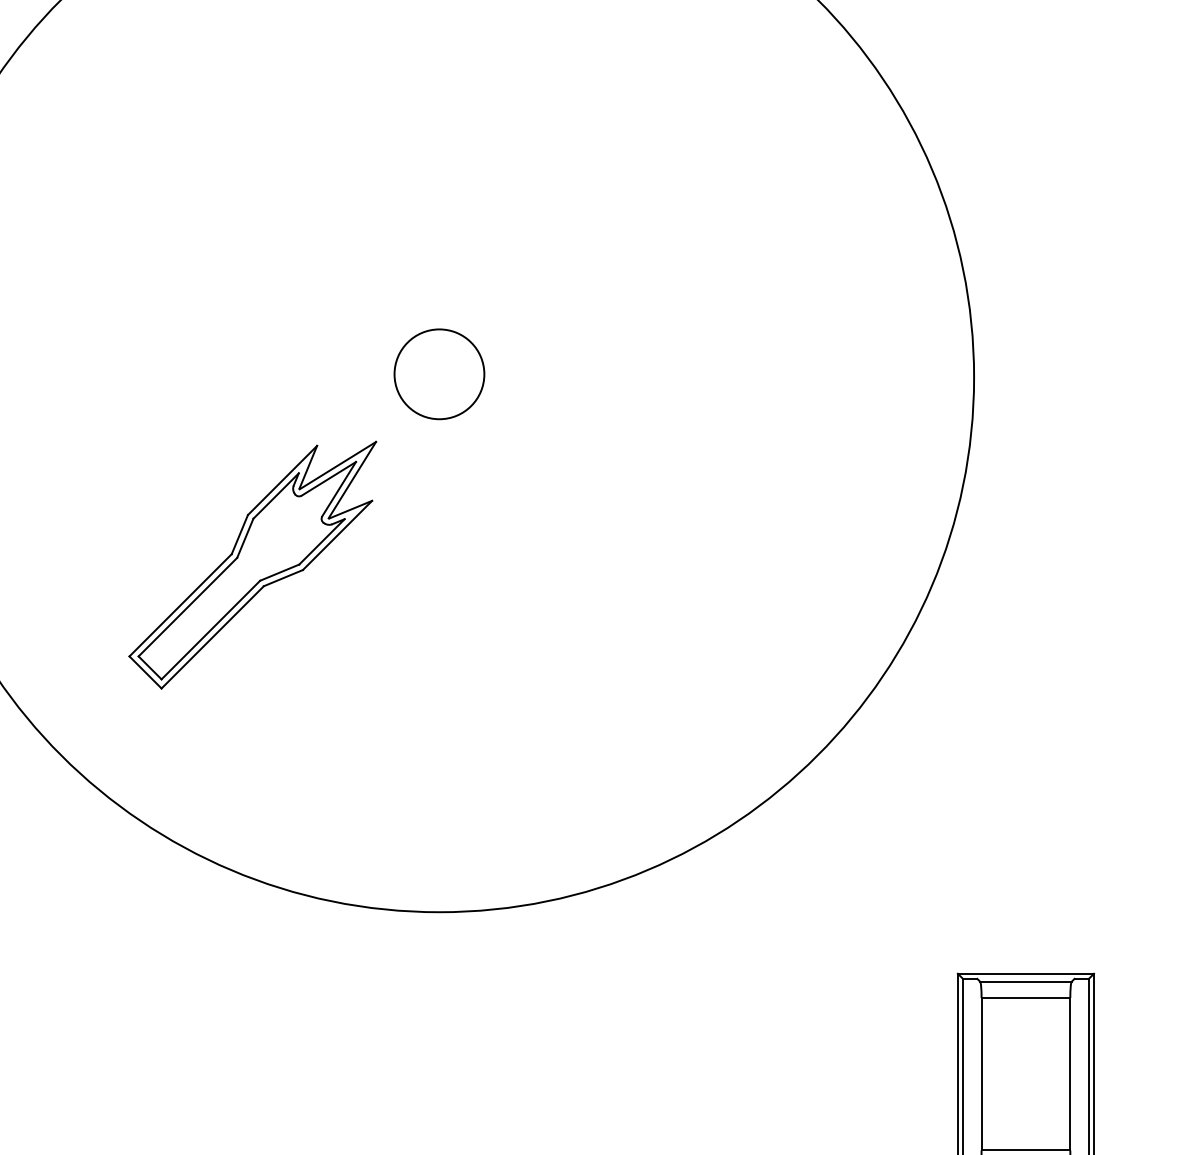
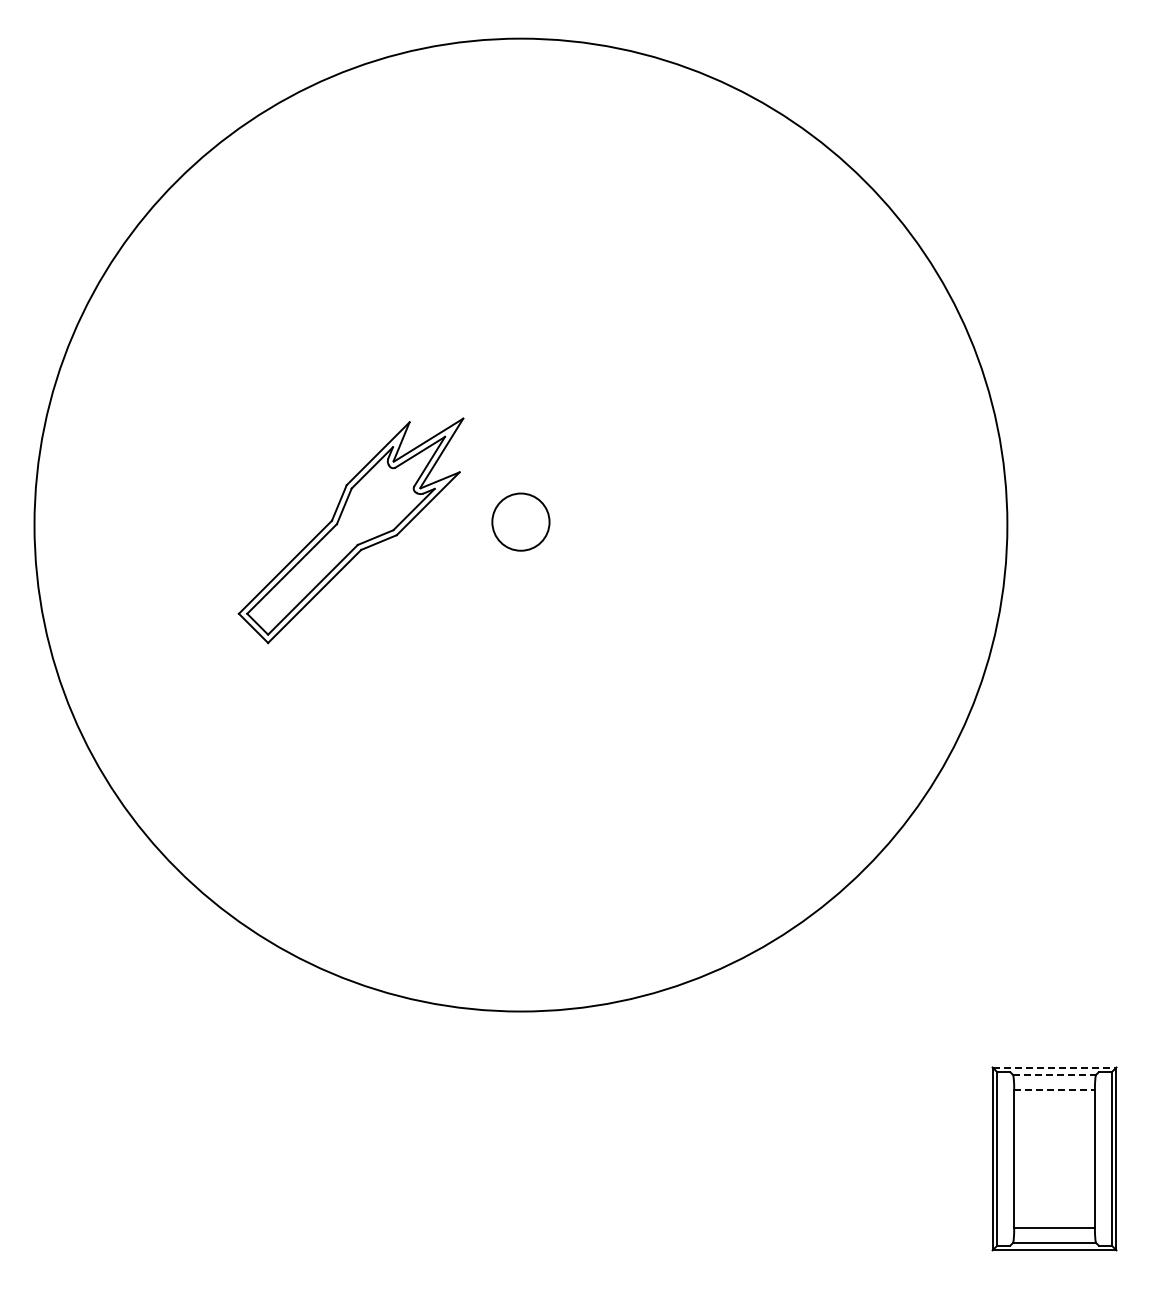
circle: (438, 374) -> (520, 522), size x0.7
part: (252, 564) -> (350, 530), moved
line: (1025, 973) -> (1054, 1067), solid -> dashed
line: (1025, 981) -> (1054, 1074), solid -> dashed
line: (1026, 997) -> (1055, 1089), solid -> dashed

